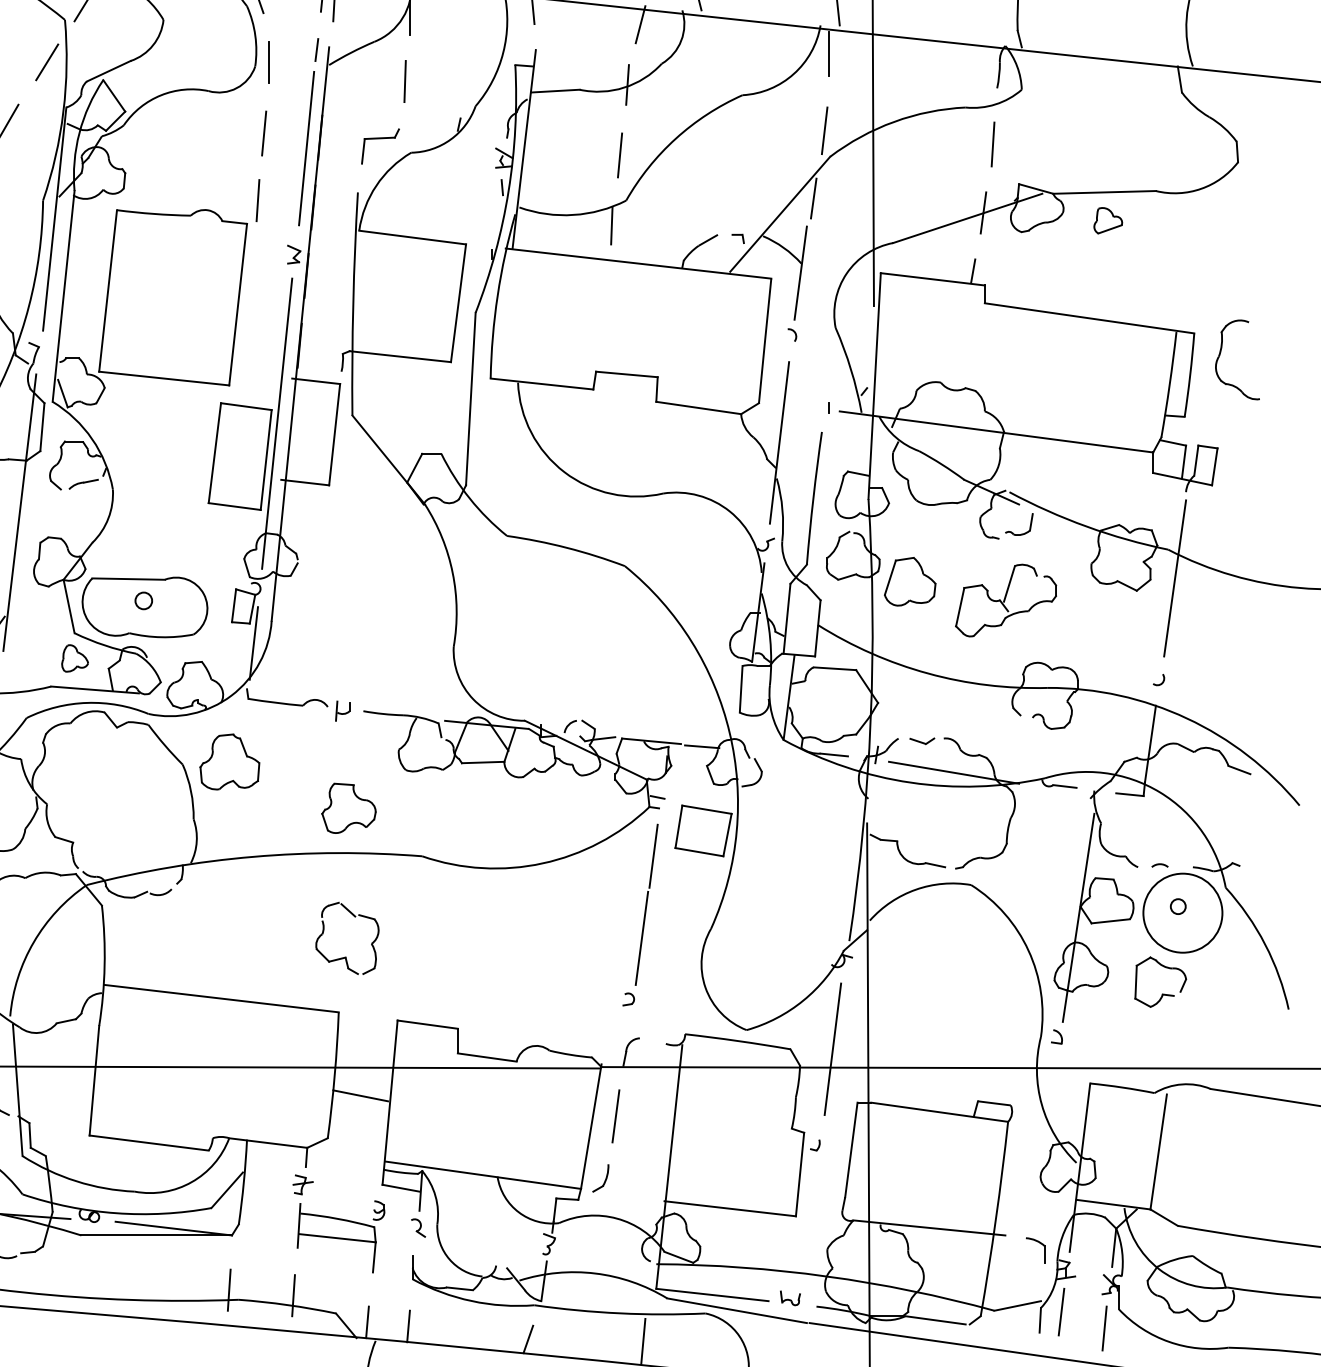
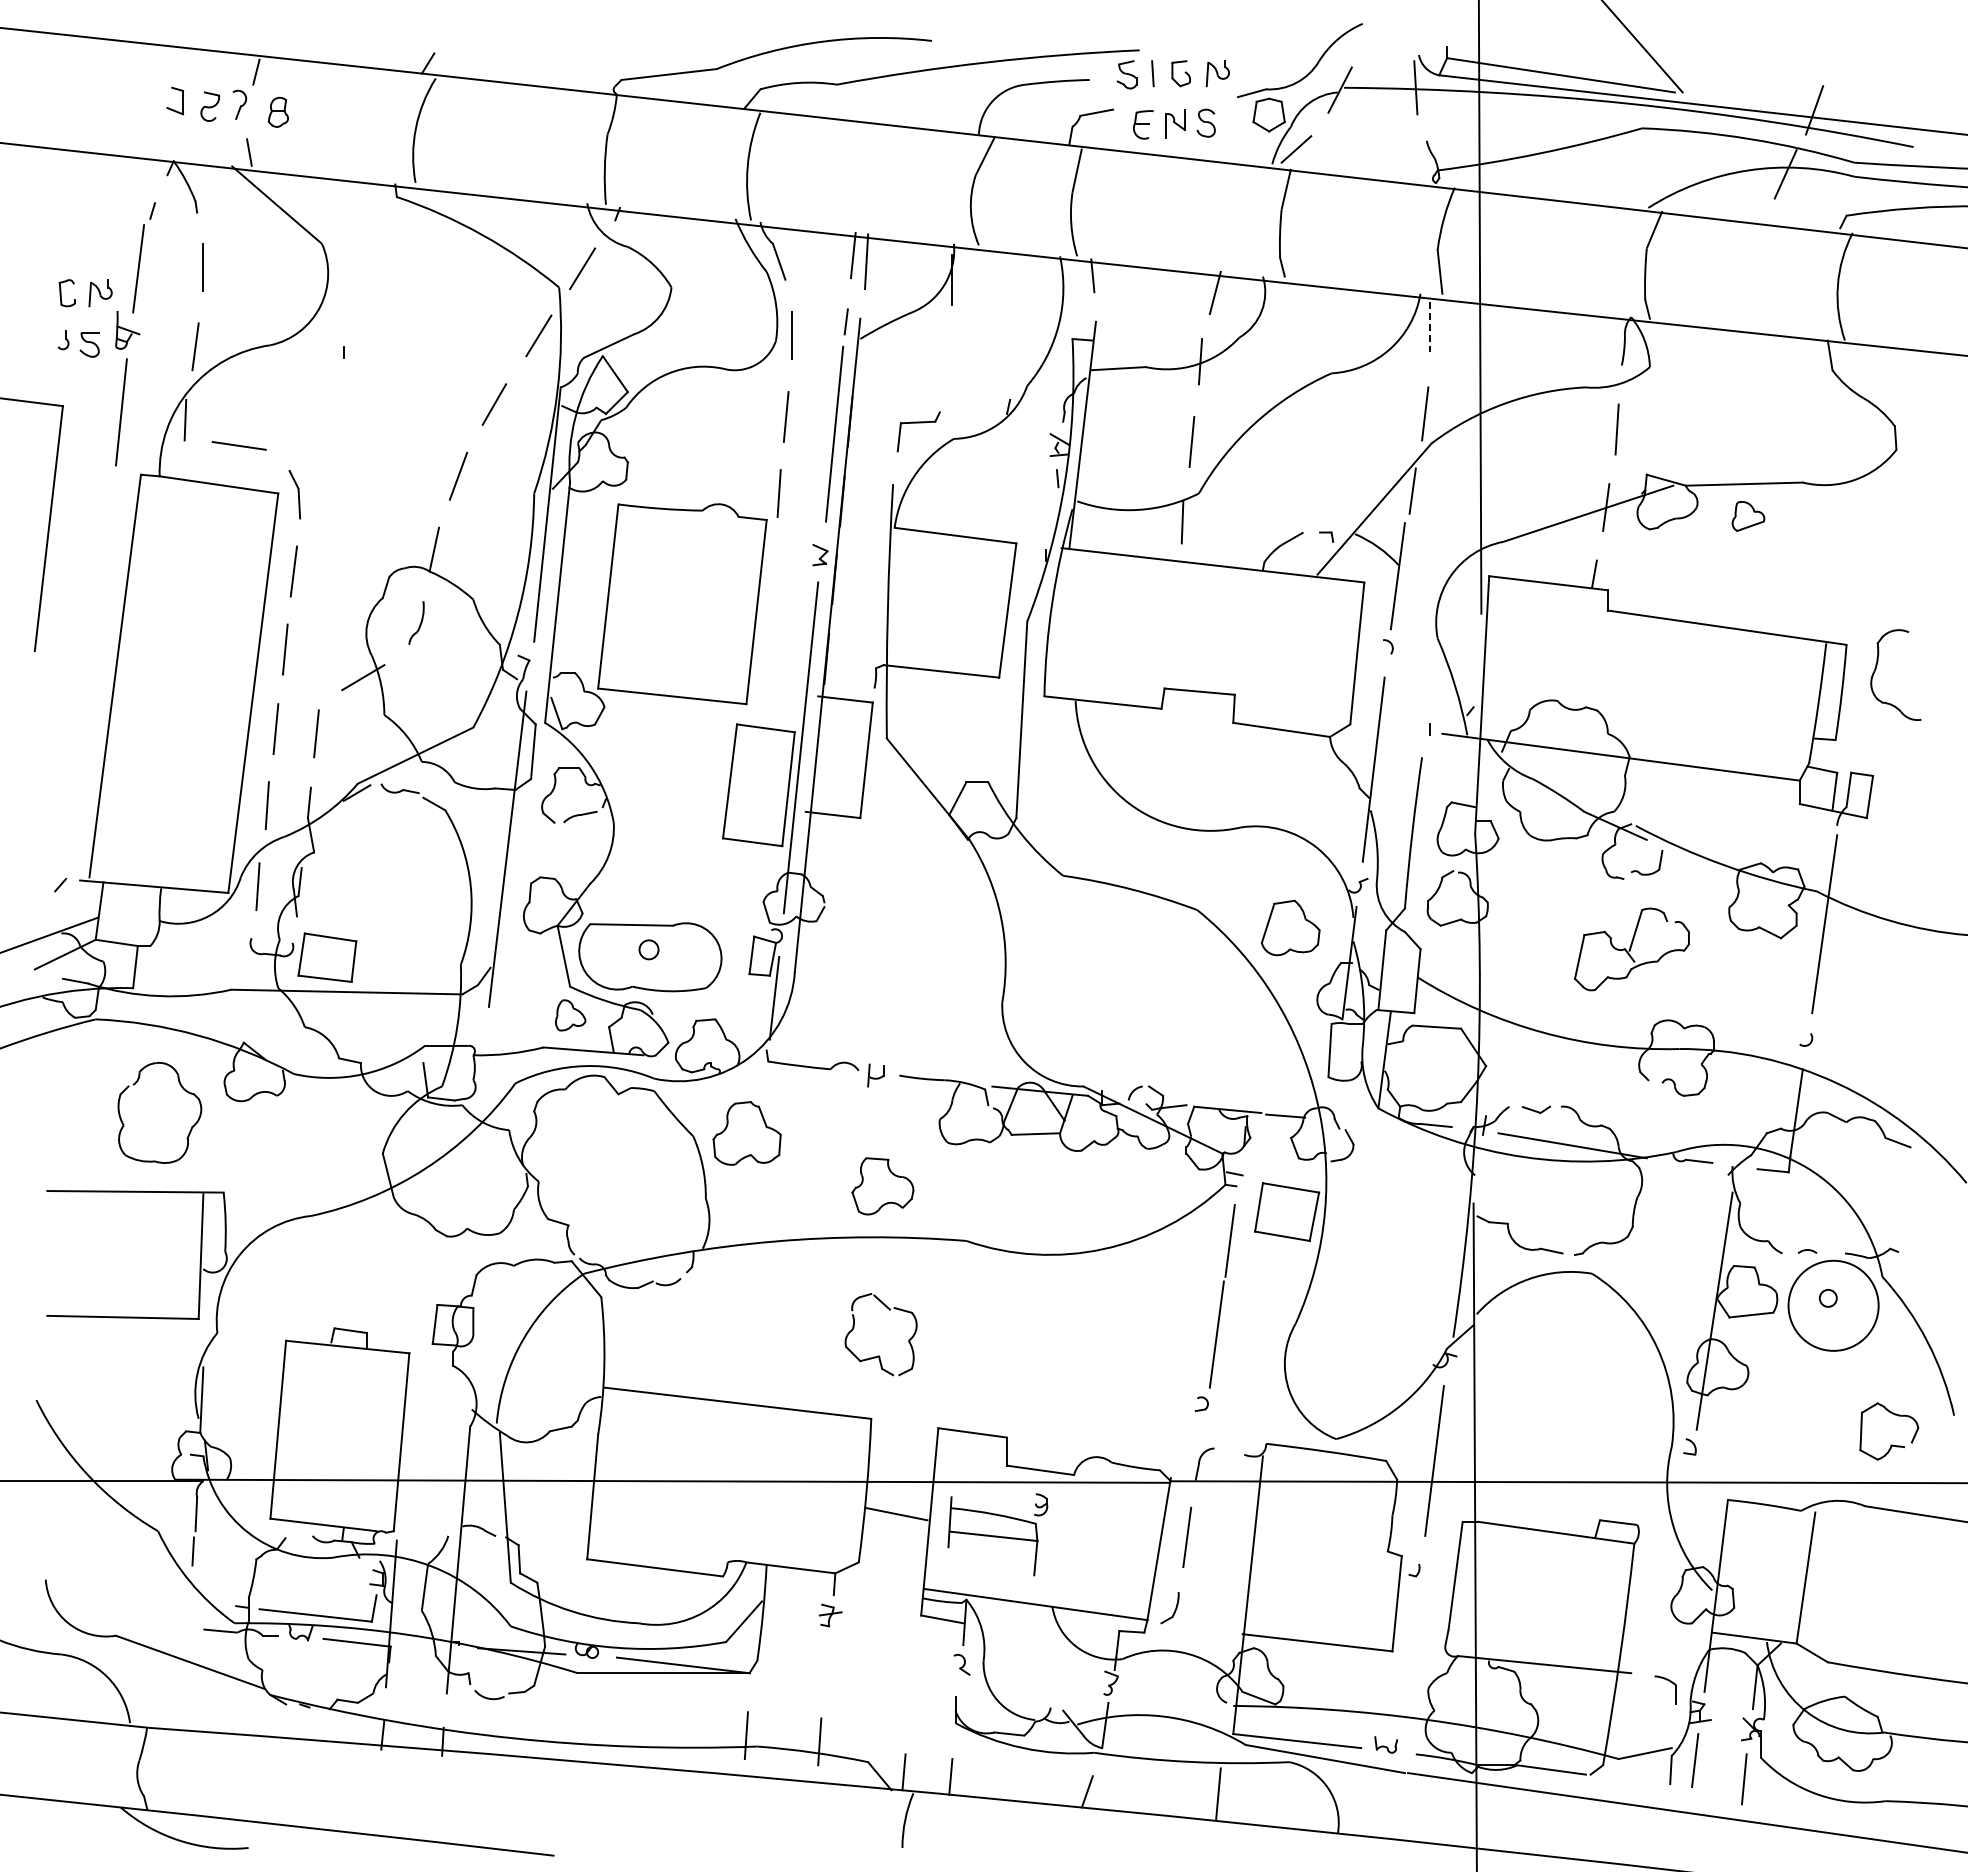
line: (828, 54) -> (1429, 326), solid -> dashed
line: (404, 81) -> (946, 357), removed
part: (910, 581) -> (1290, 927), moved
part: (1162, 993) -> (1891, 1444), moved
part: (340, 1236) -> (997, 1534), moved

